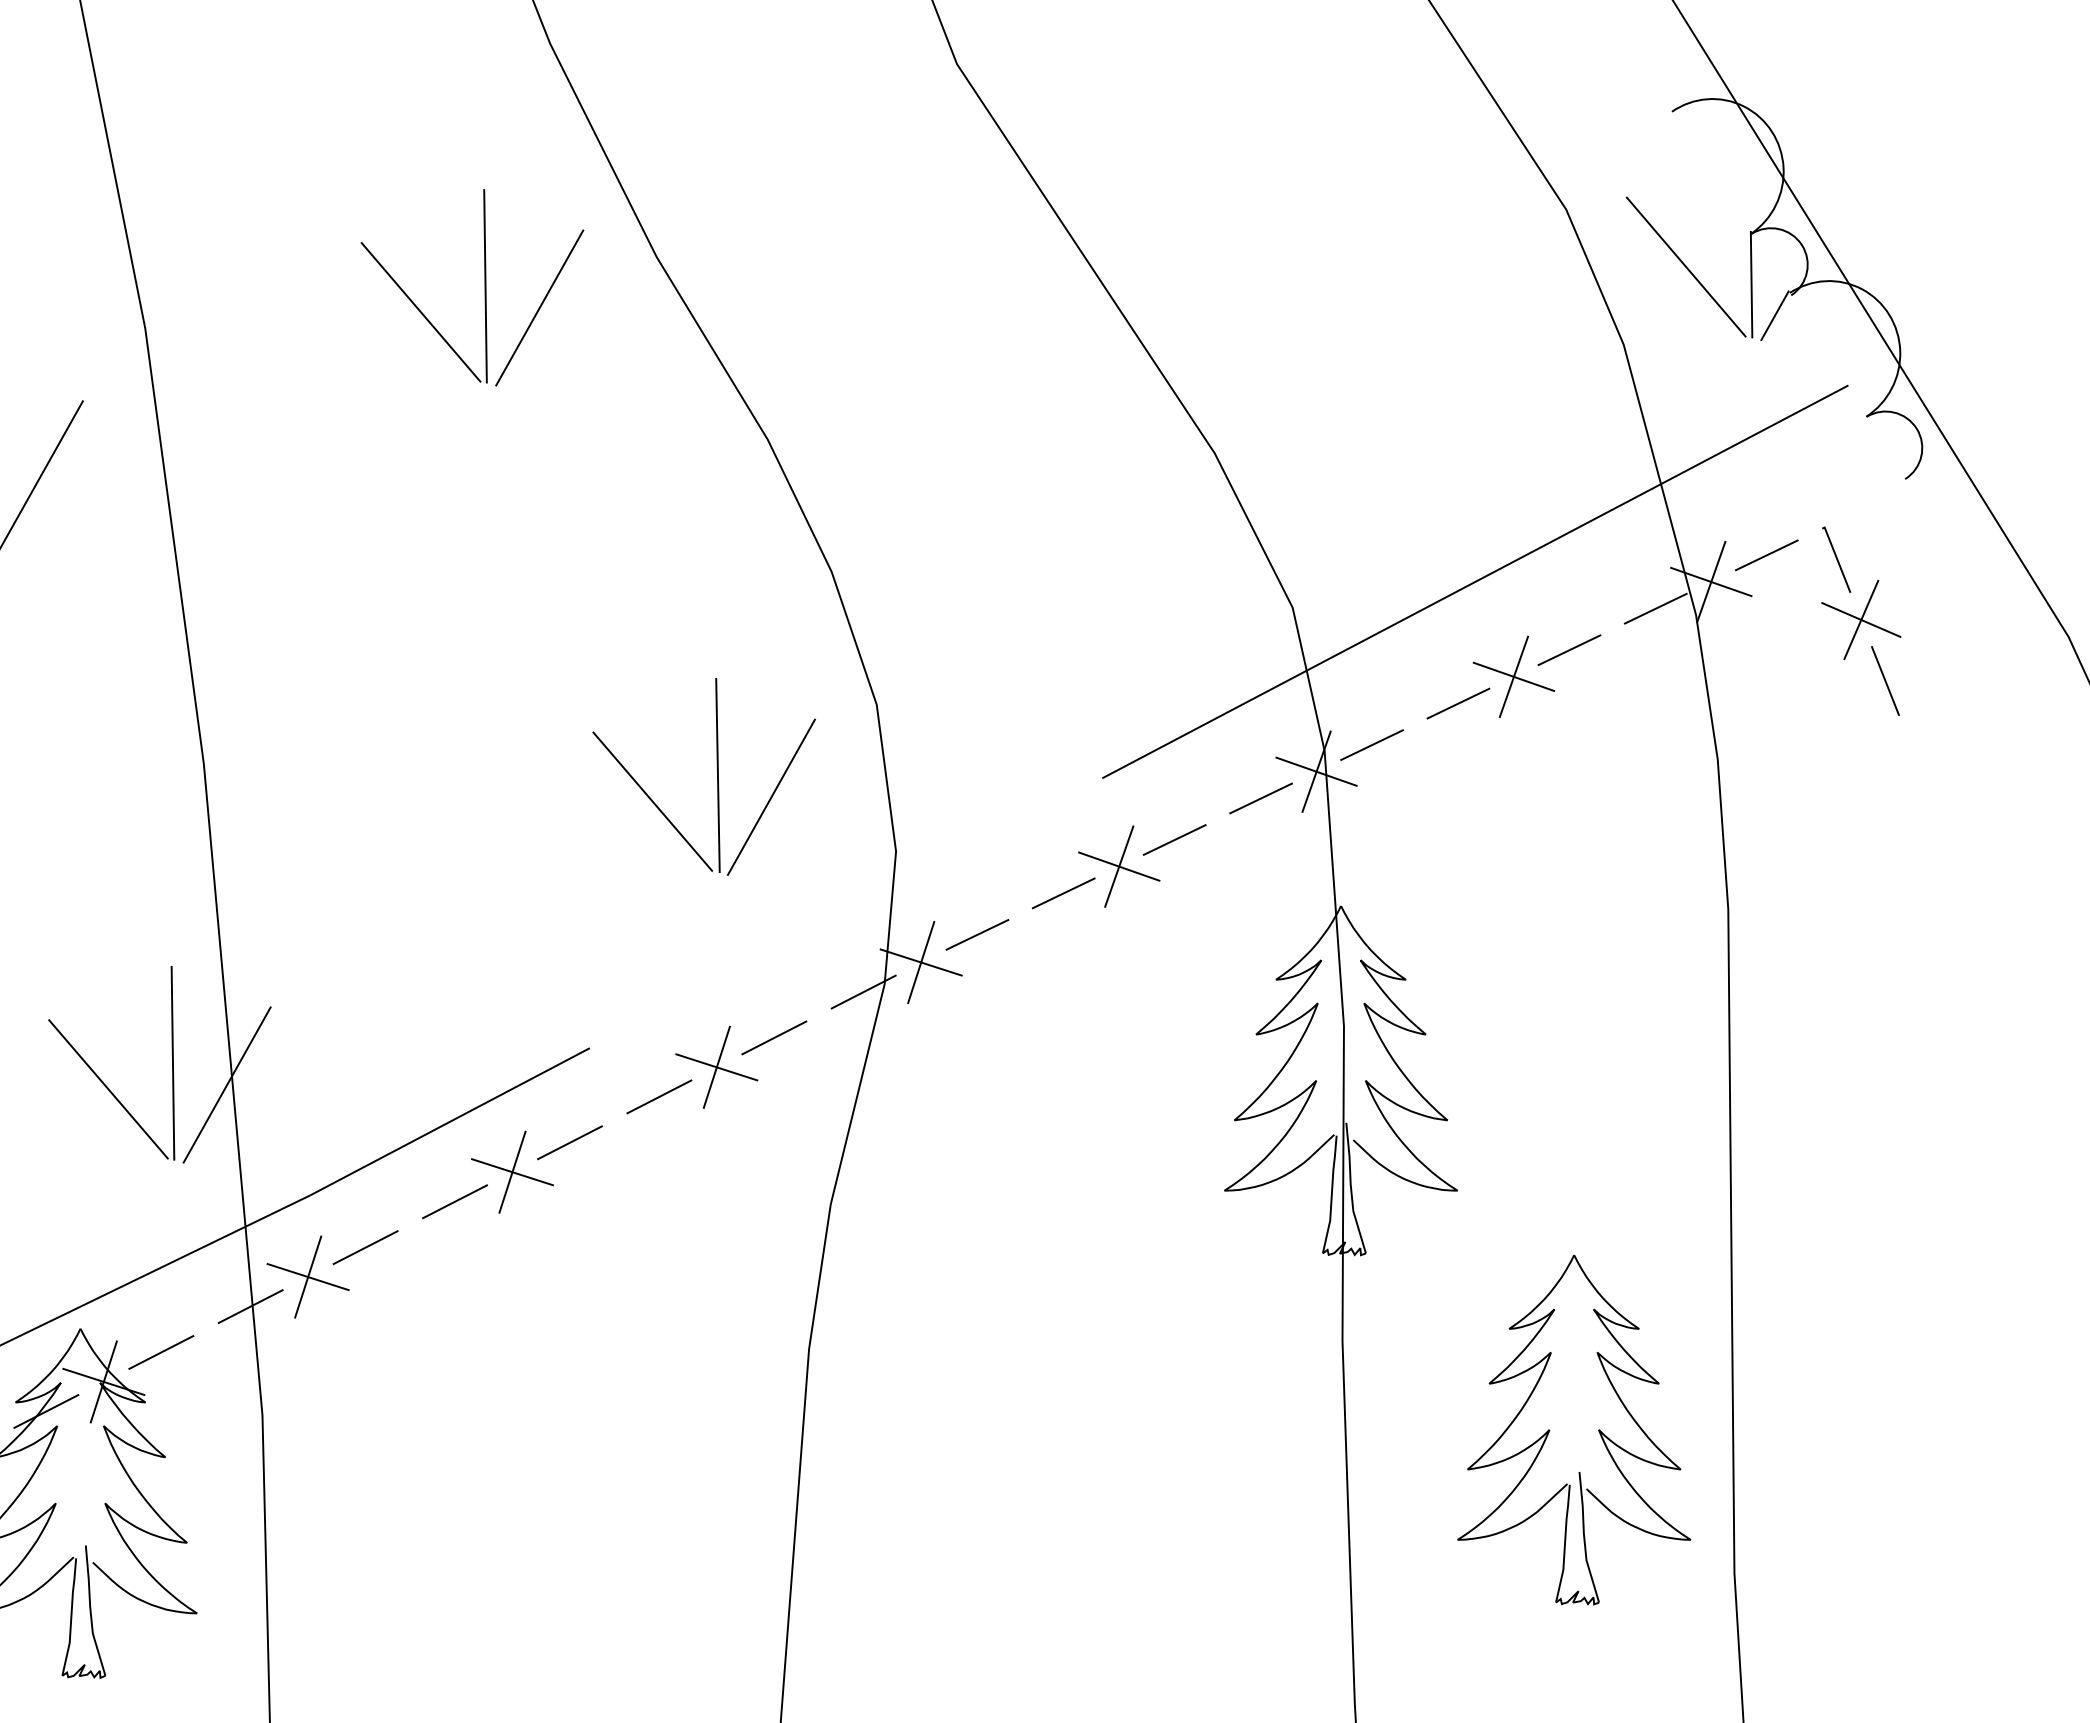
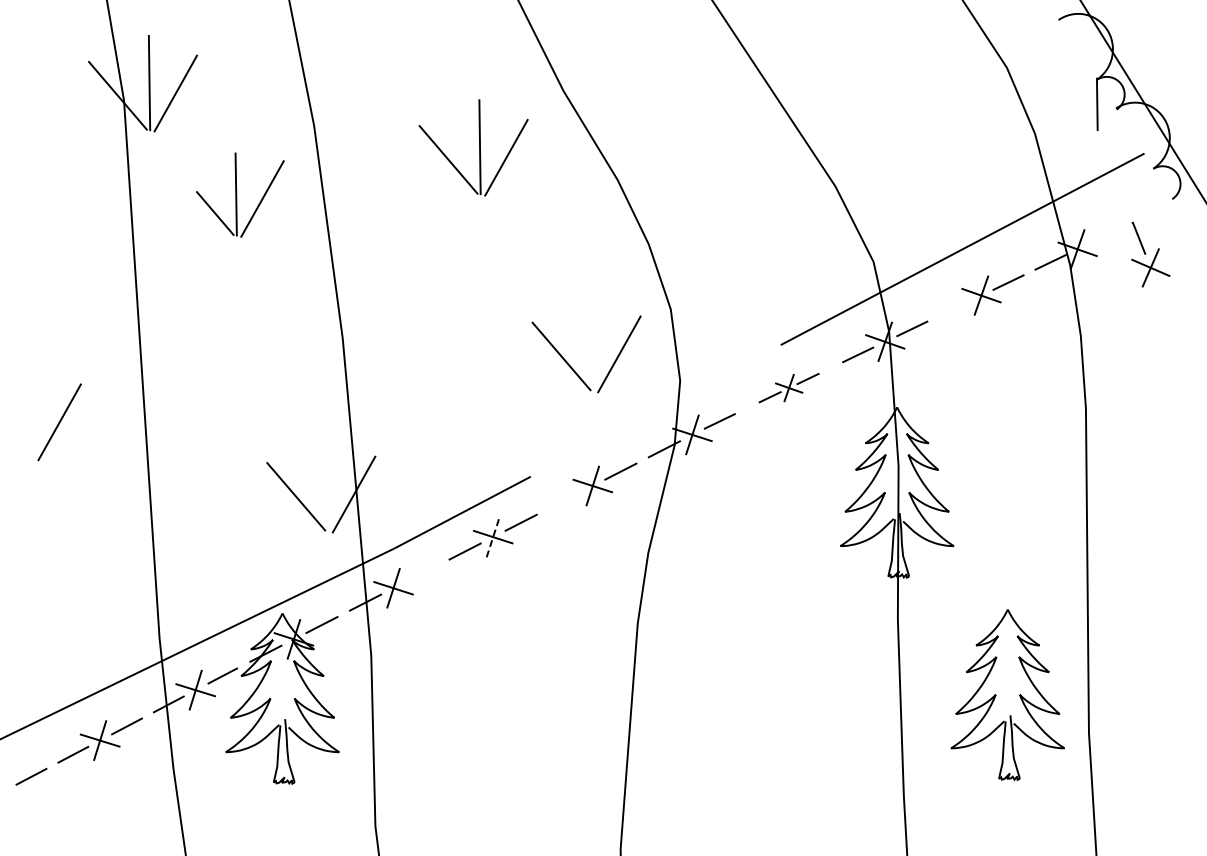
line: (1686, 266) -> (1065, 95), removed
part: (472, 286) -> (473, 147), moved
line: (1774, 315) -> (1108, 119), removed
line: (1766, 555) -> (1104, 236), removed
line: (1885, 680) -> (1162, 297), removed
line: (1458, 703) -> (954, 308), removed
line: (718, 775) -> (593, 343), removed
part: (1120, 865) -> (789, 387), size x0.7
line: (172, 1064) -> (327, 484), removed
line: (658, 1097) -> (564, 500), removed
line: (513, 1170) -> (493, 536), solid -> dashed
line: (365, 1246) -> (421, 573), removed
part: (1573, 1429) -> (1007, 694), moved

